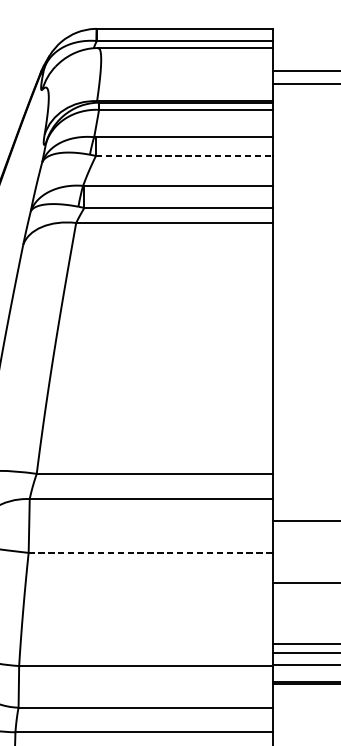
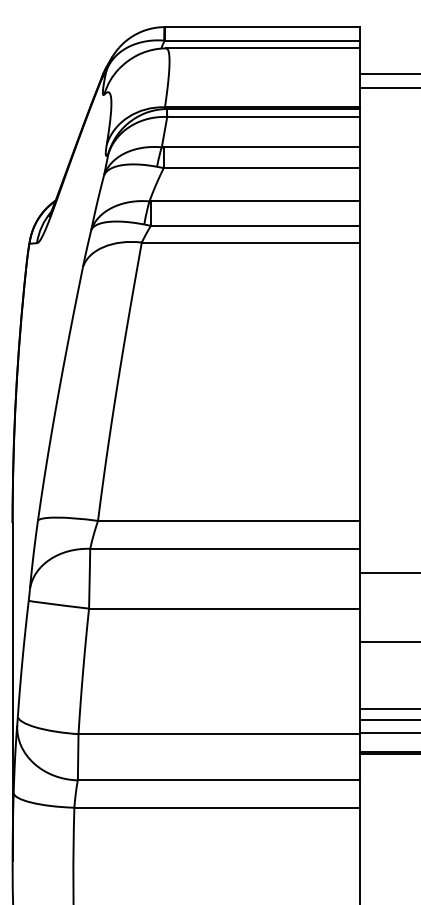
line: (184, 156) -> (262, 168), dashed -> solid
line: (149, 552) -> (223, 608), dashed -> solid

